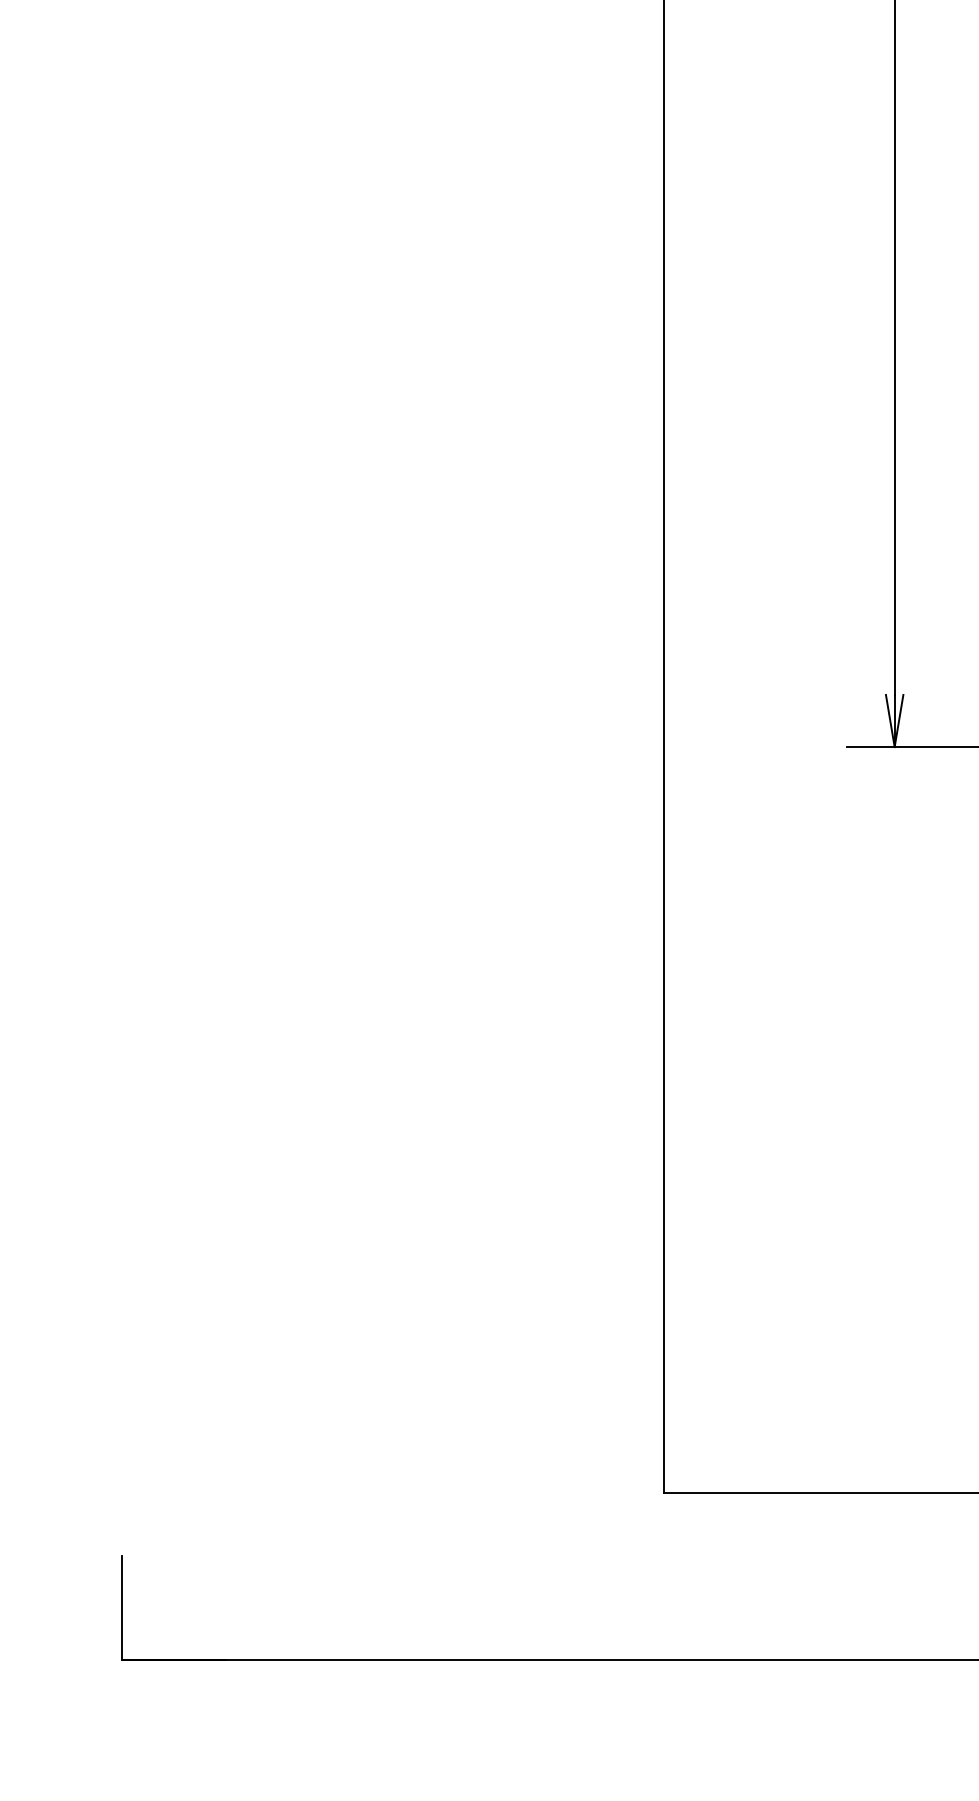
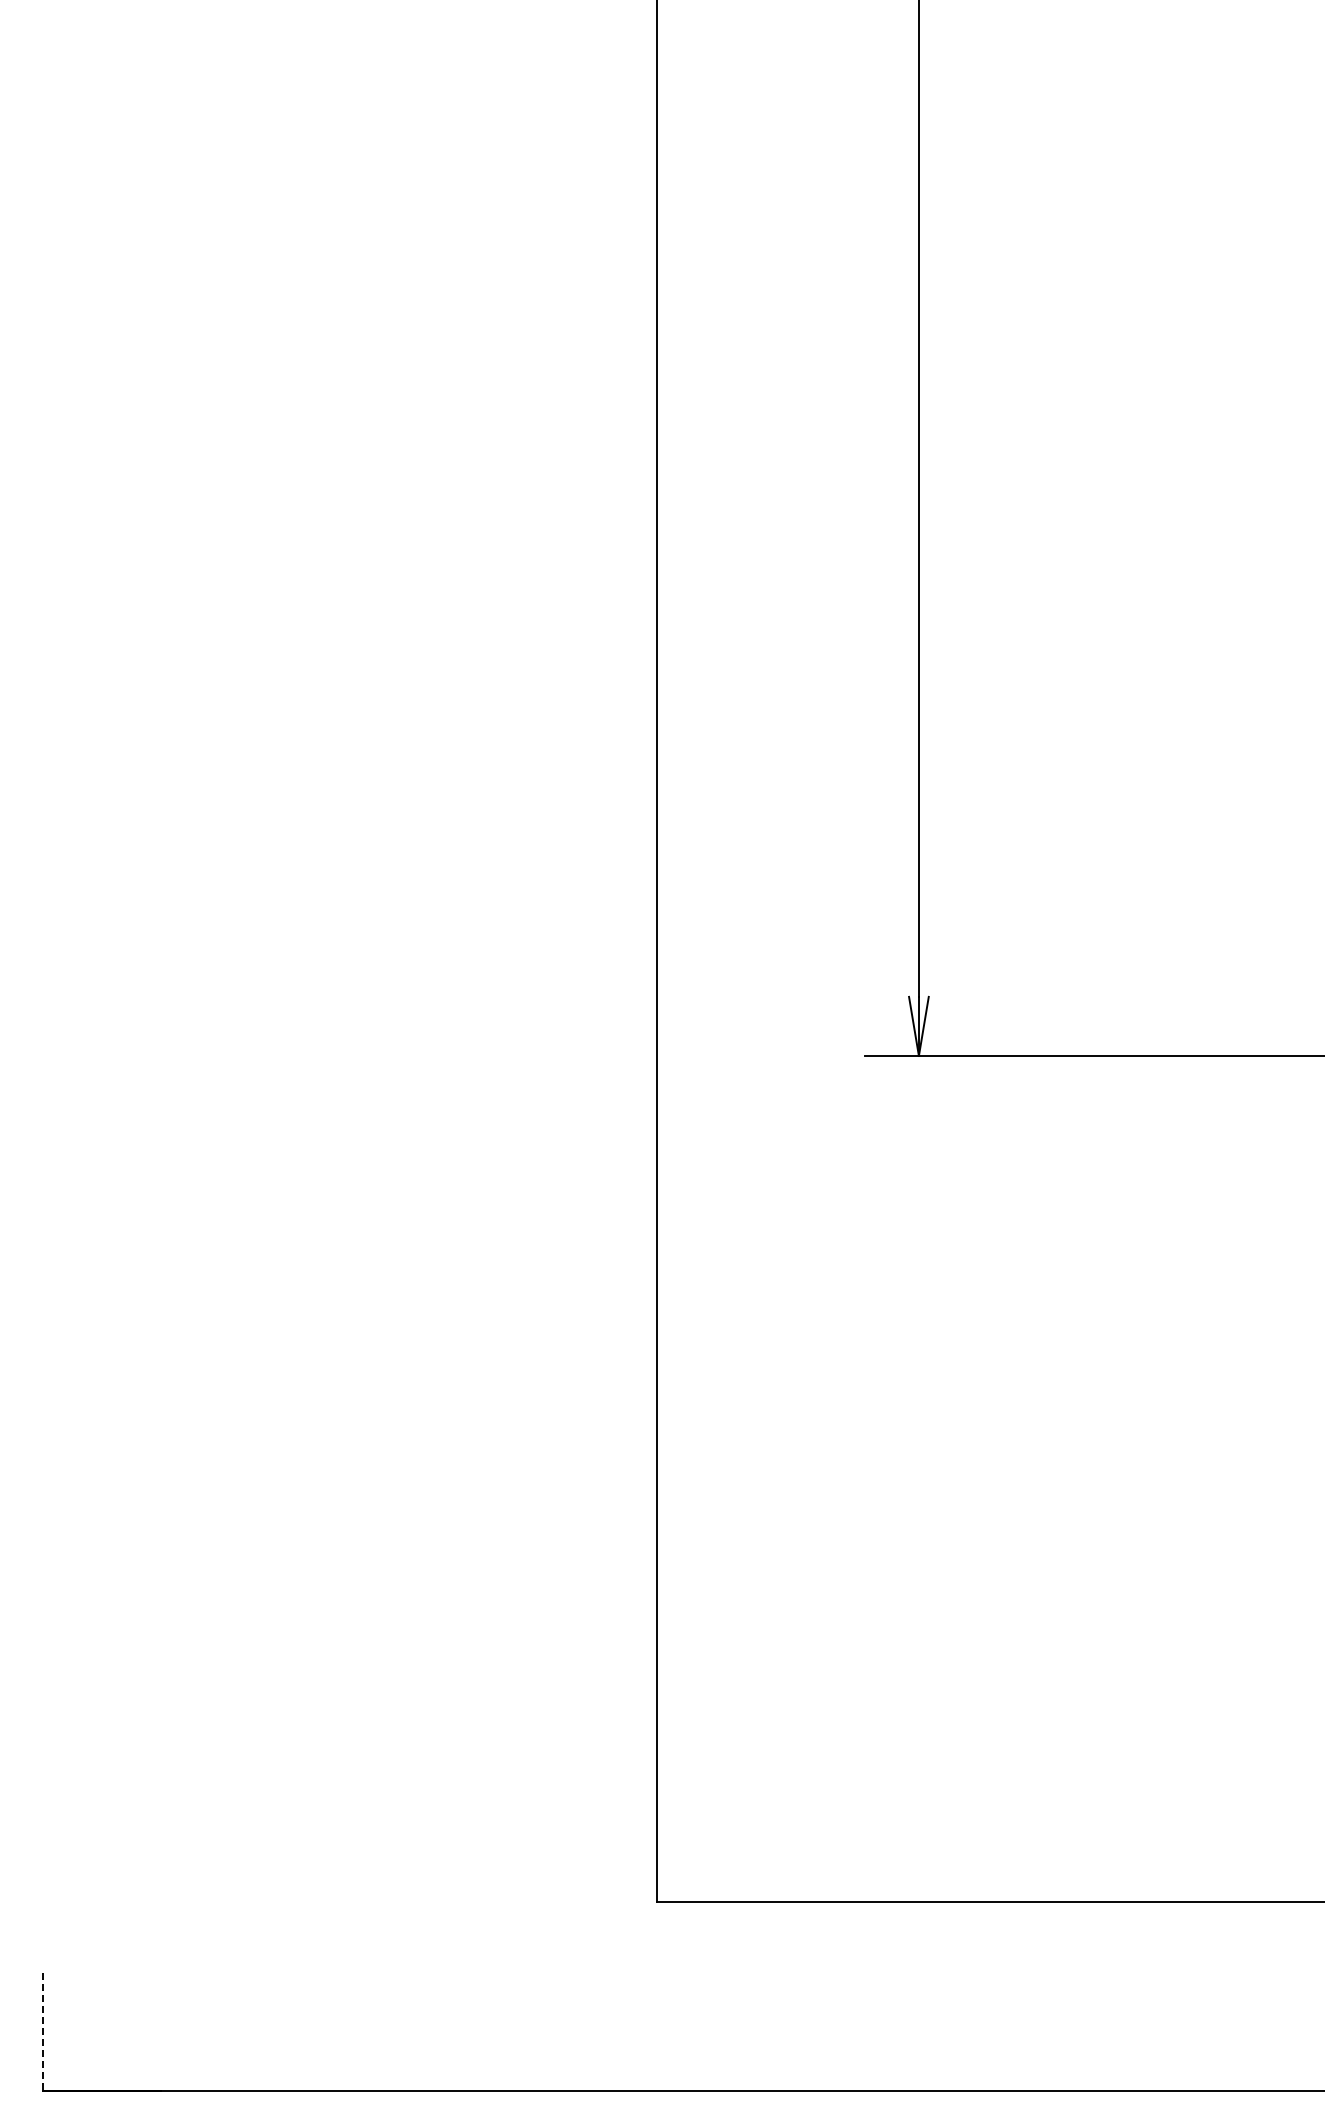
line: (121, 1608) -> (42, 2032), solid -> dashed

